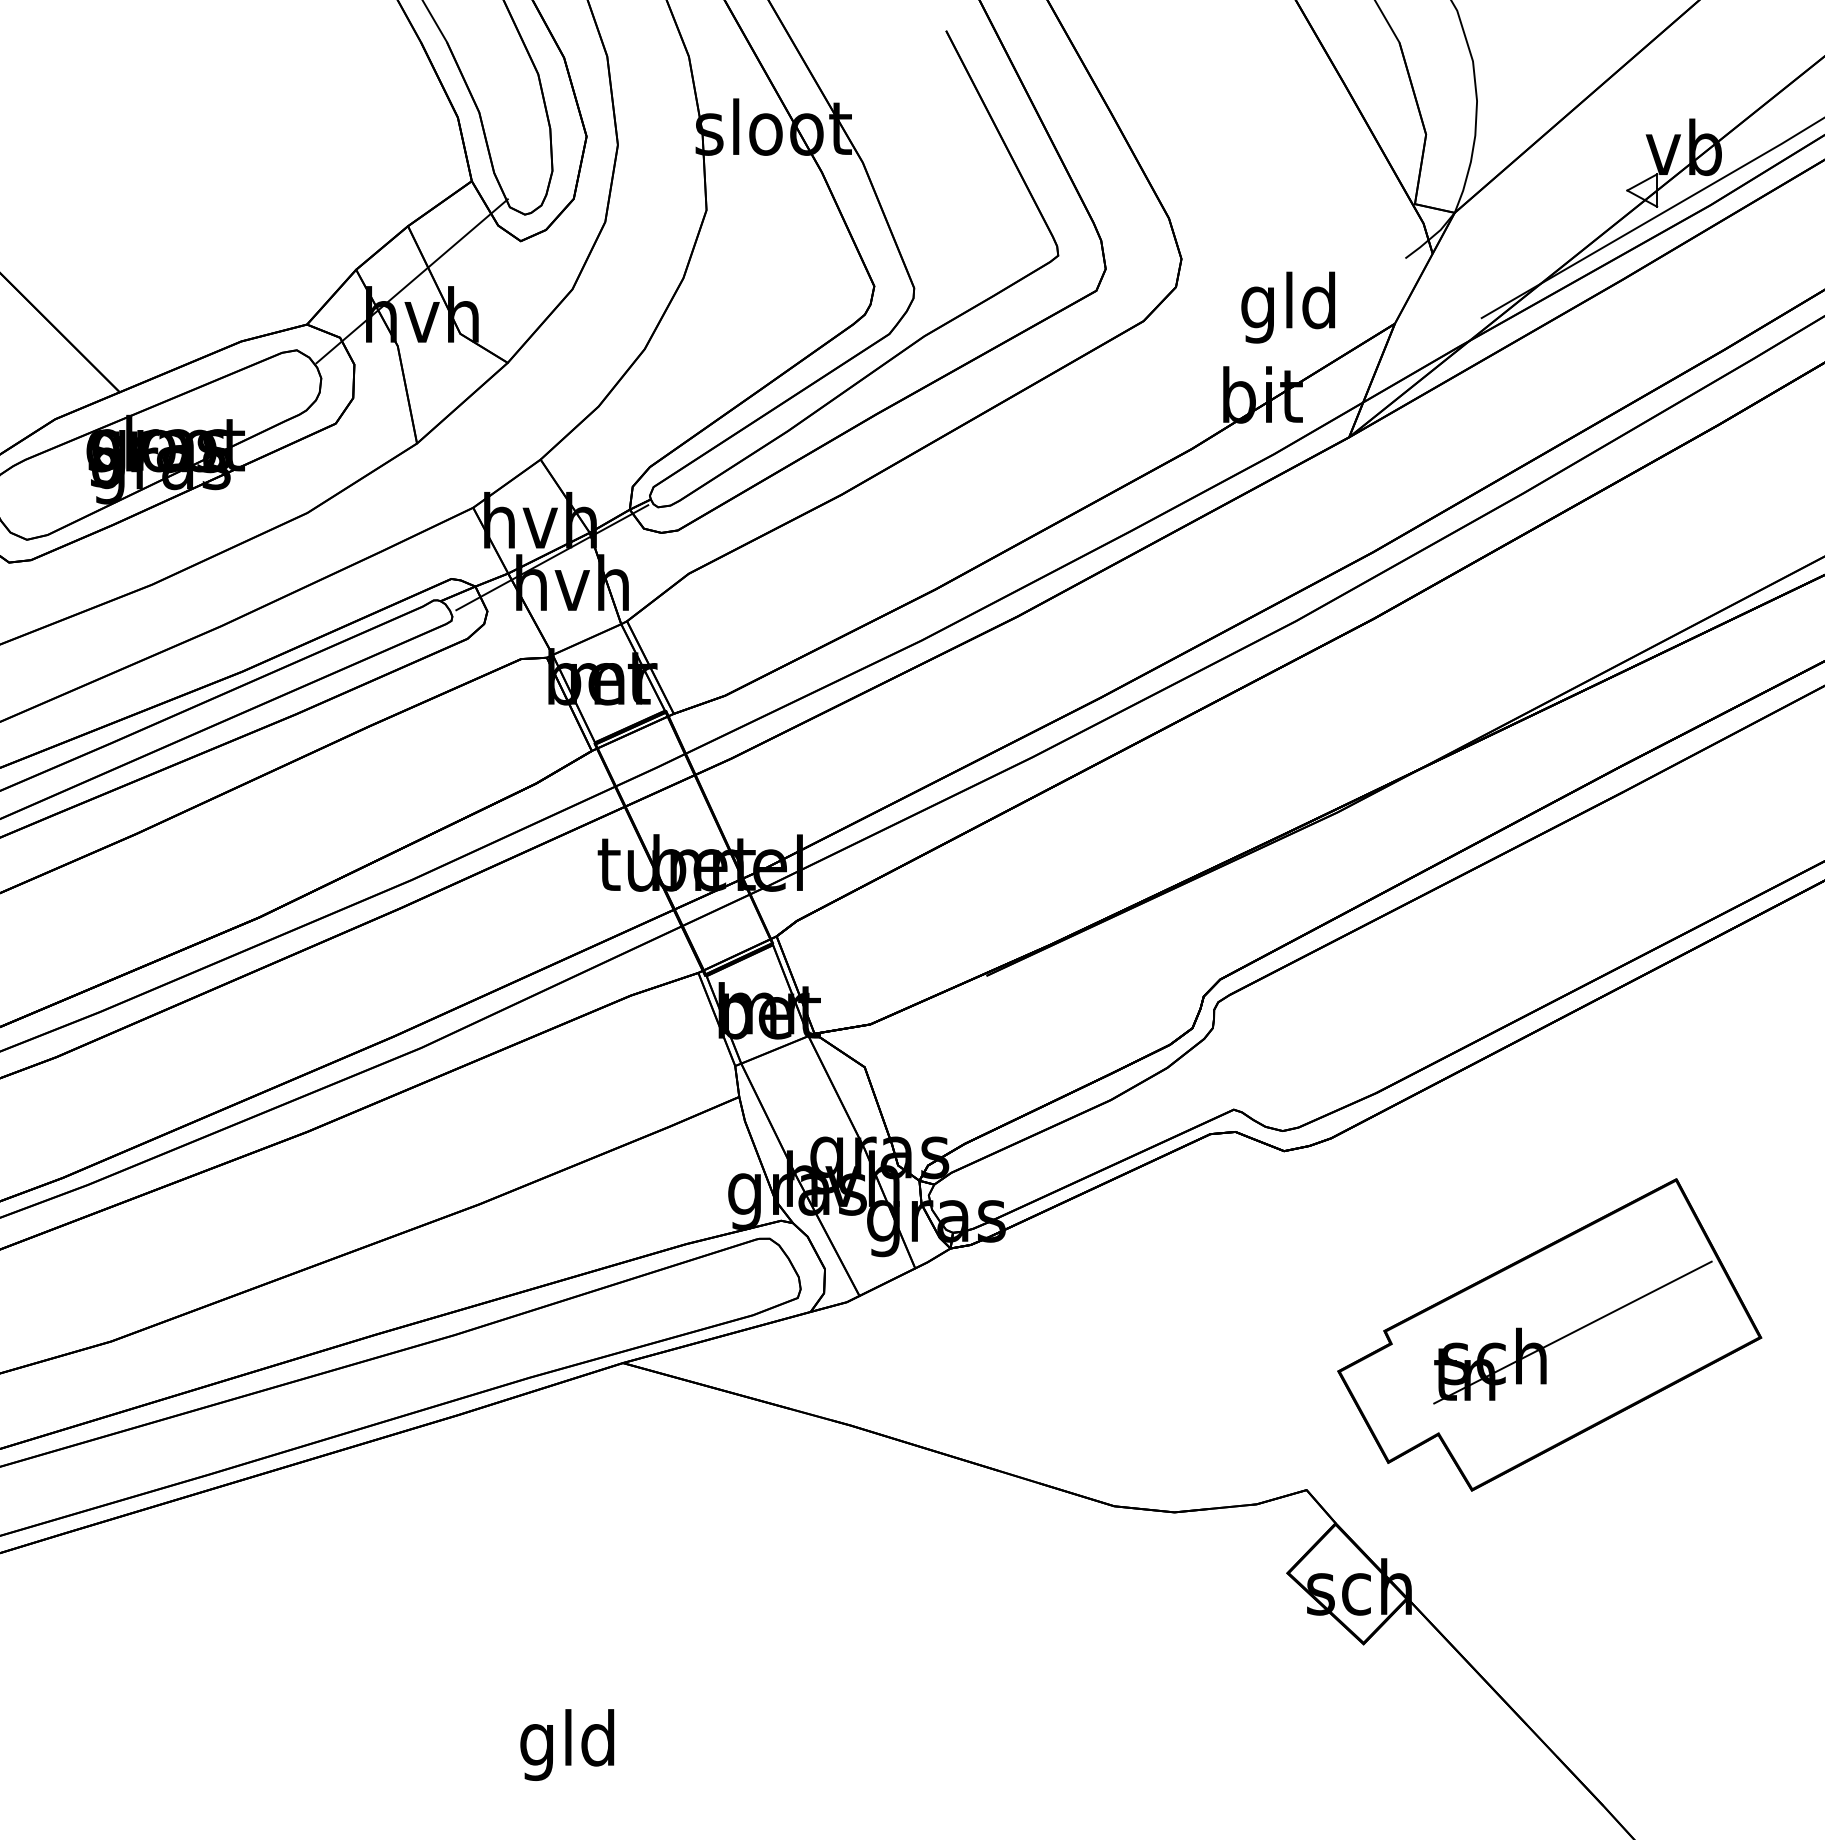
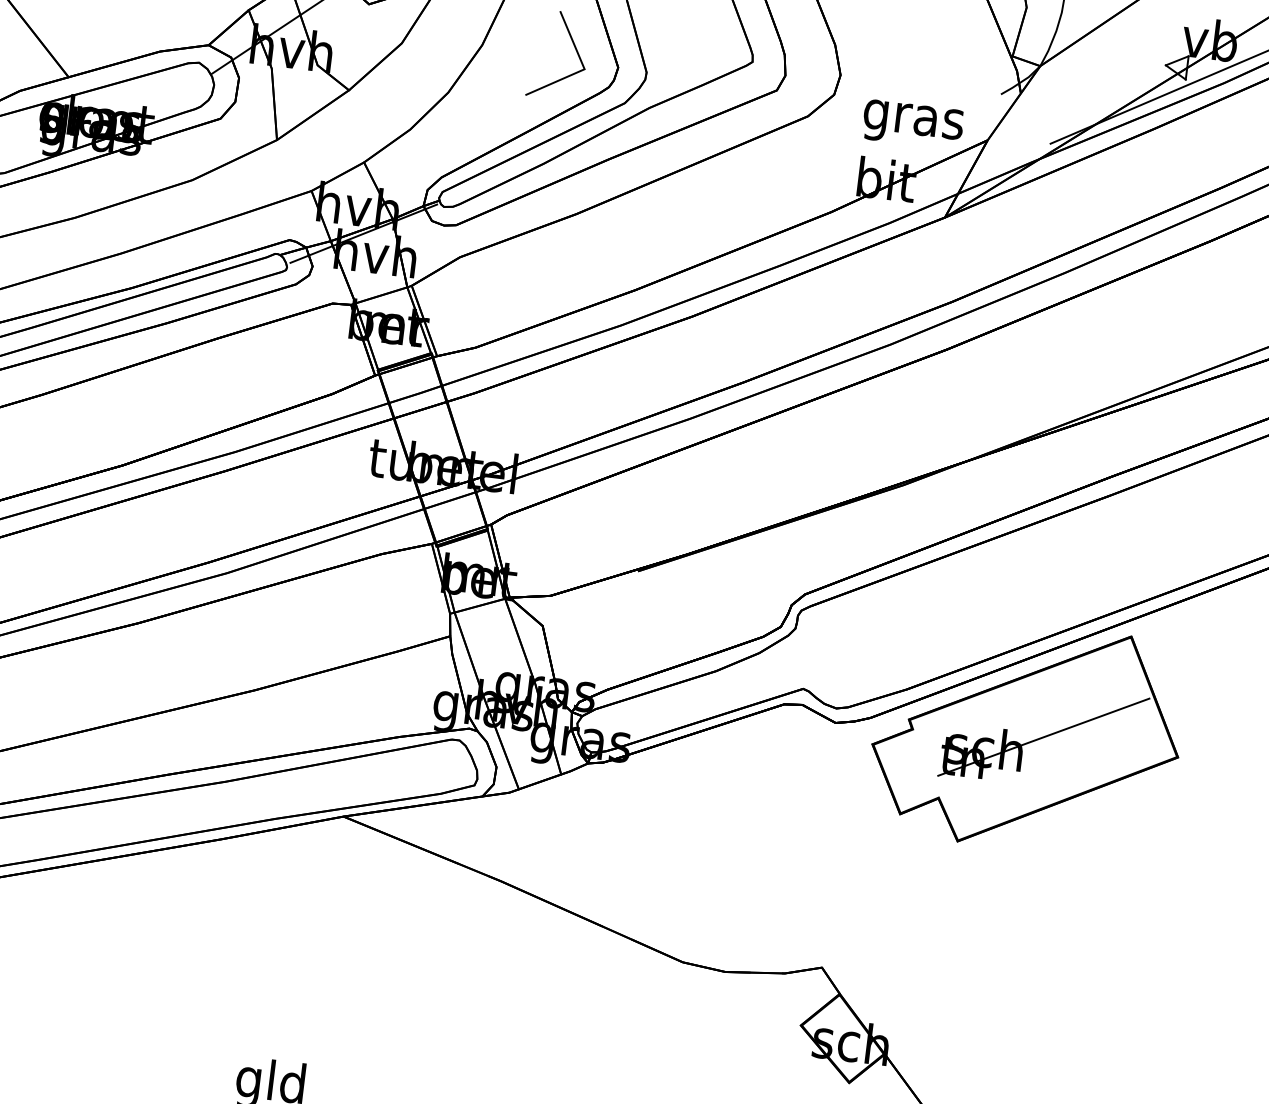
line: (810, 265) -> (574, 47), added
text: (1289, 307) -> (913, 119), gld -> gras
part: (1549, 1334) -> (1026, 736), moved

